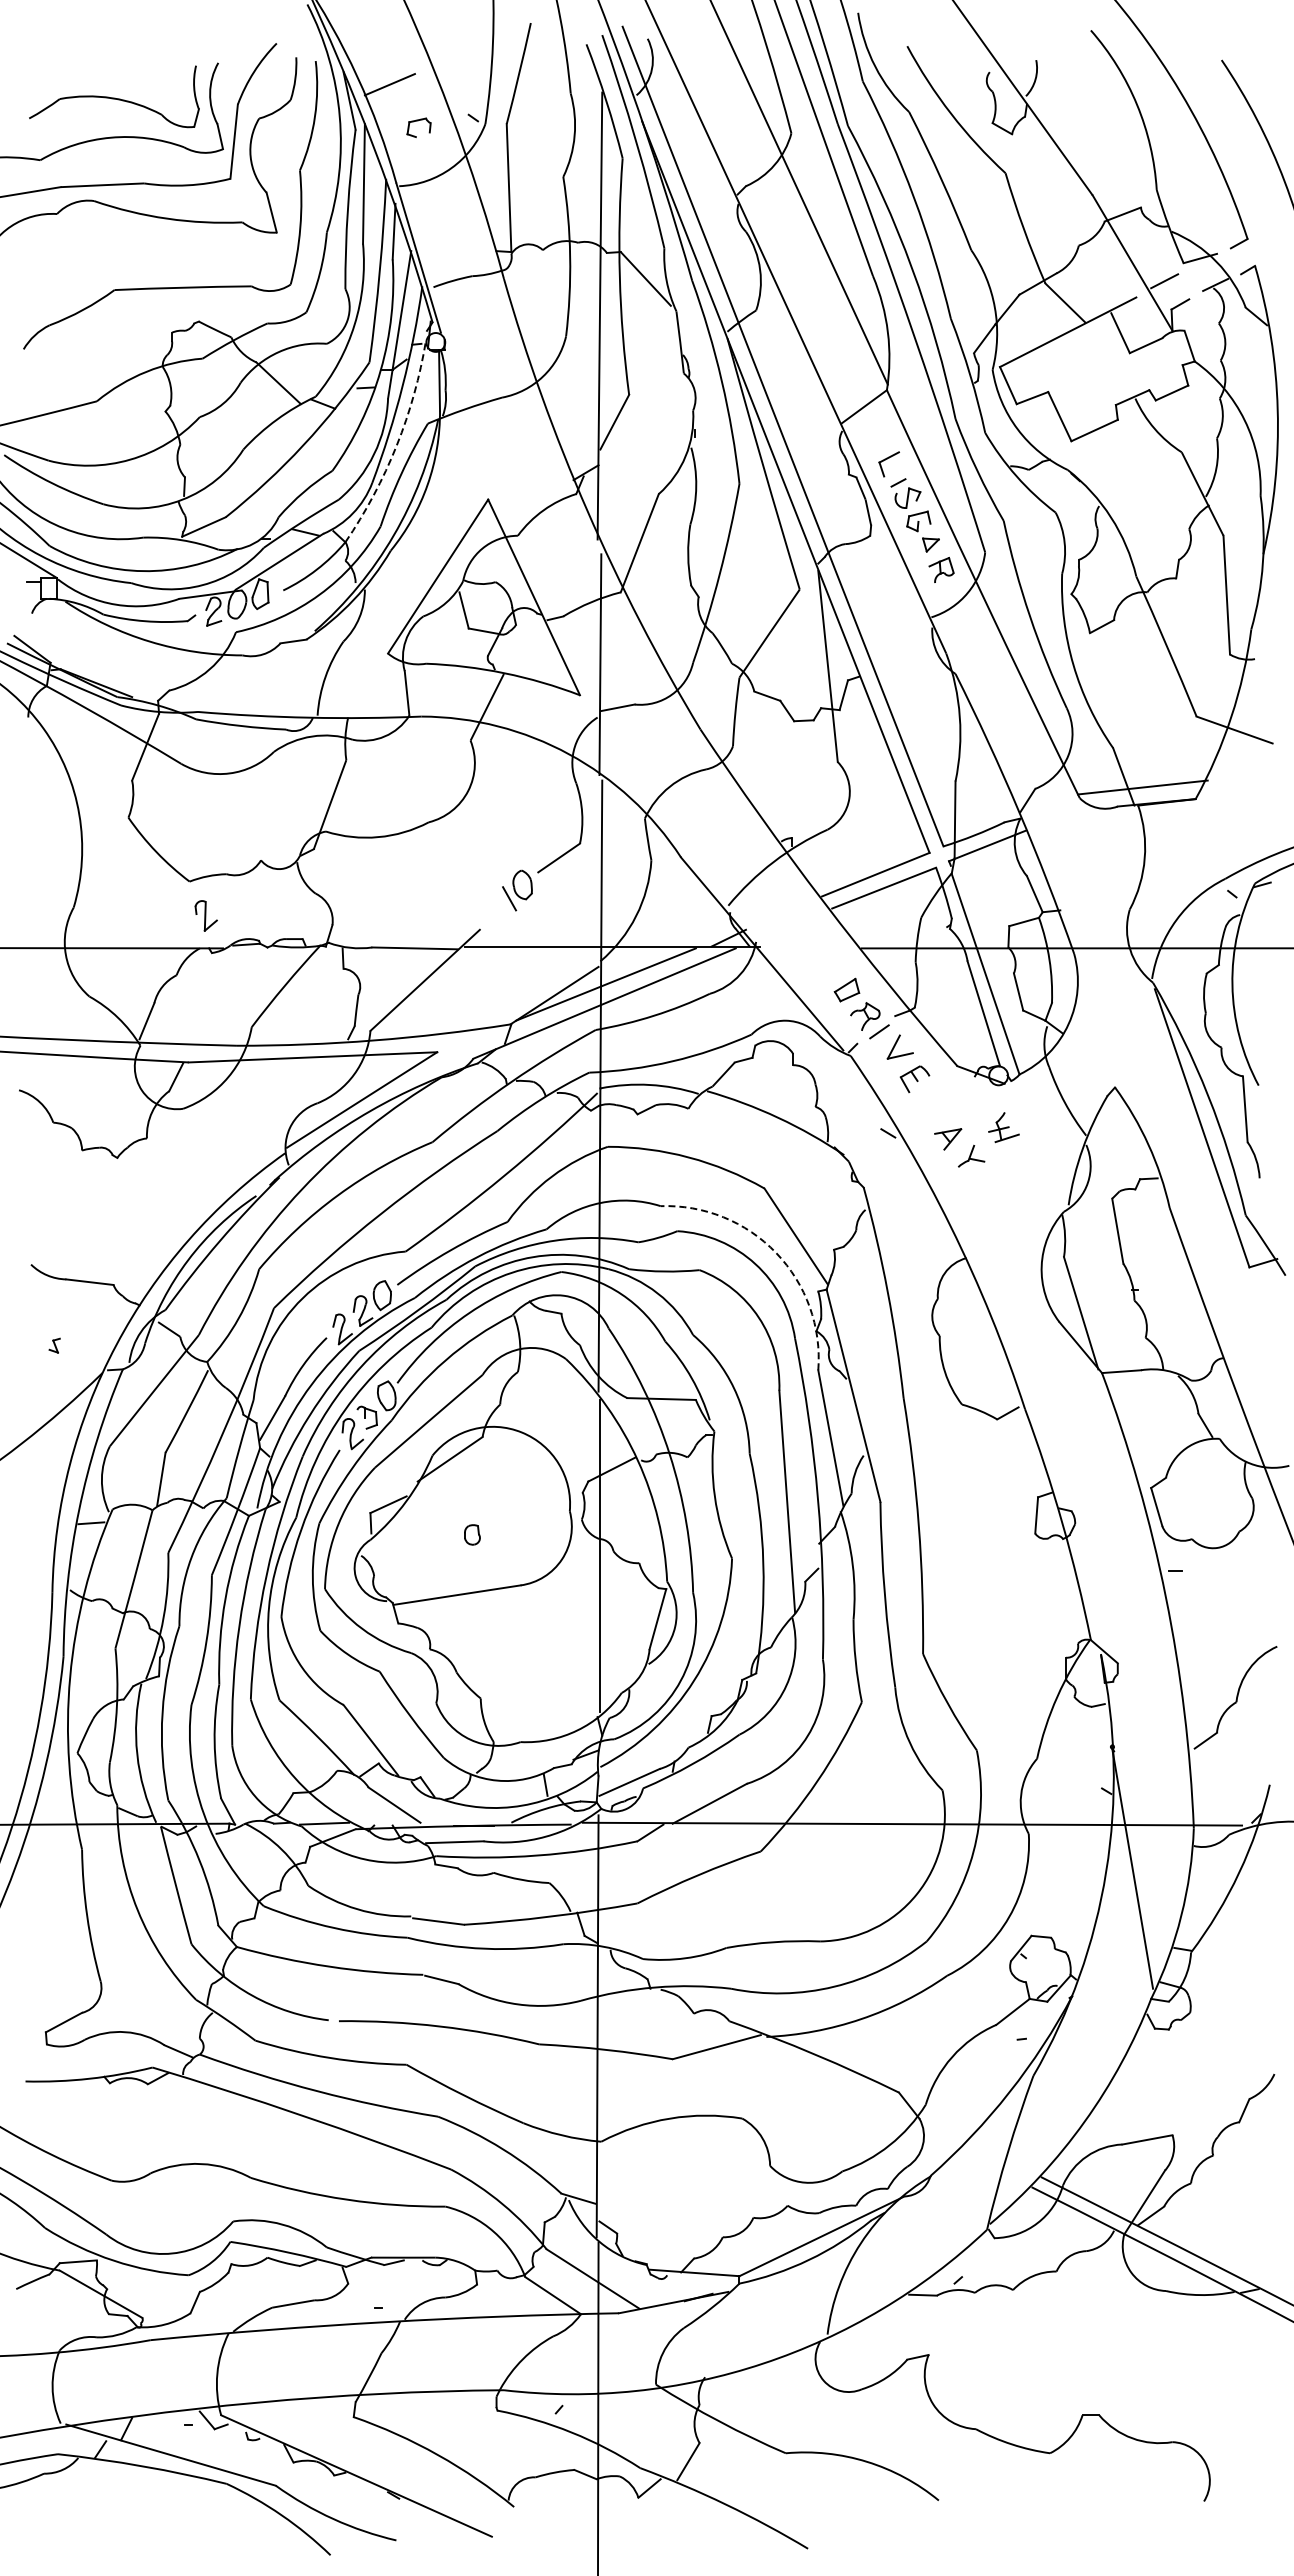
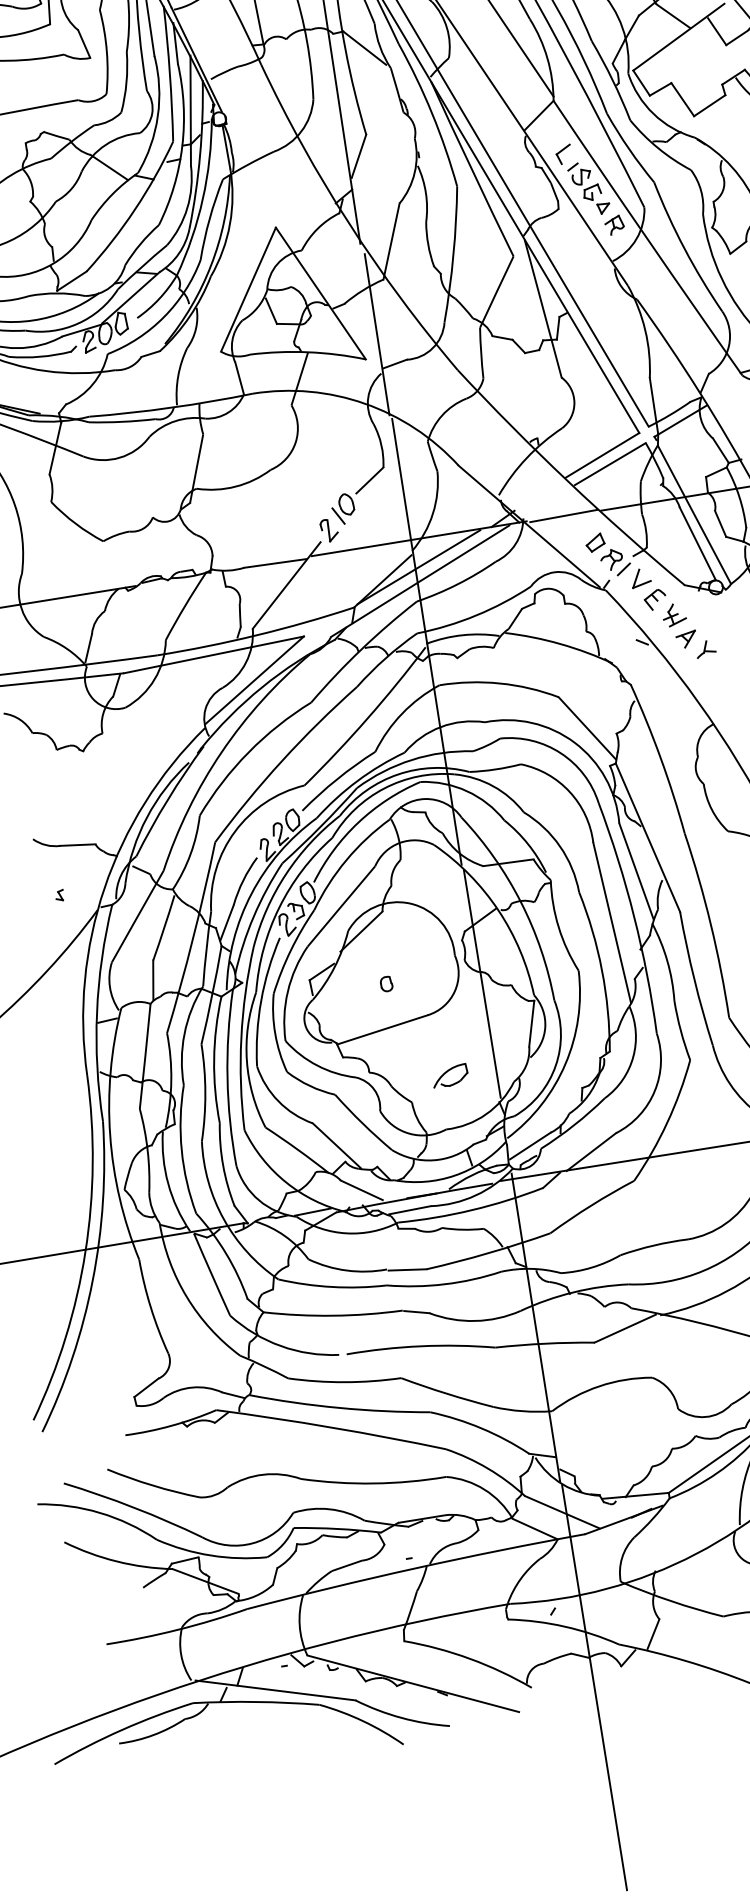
arc: (396, 445) -> (202, 199), dashed -> solid
part: (205, 915) -> (328, 530), moved
line: (810, 947) -> (563, 516), added
part: (1003, 1127) -> (673, 614), moved
arc: (776, 1252) -> (574, 742), dashed -> solid
part: (535, 1665) -> (448, 1071), added

